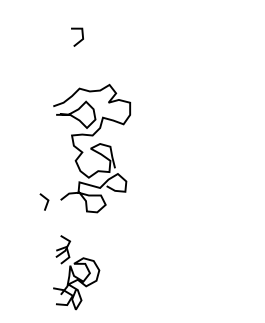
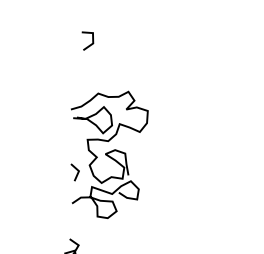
line: (80, 39) -> (90, 43), moved
line: (45, 199) -> (76, 170), moved

